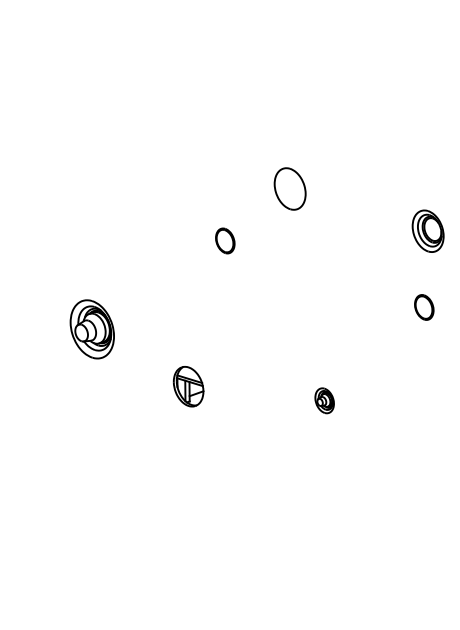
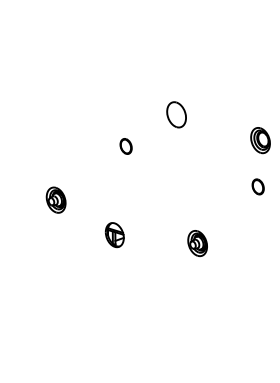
part: (224, 241) -> (125, 146), moved
part: (91, 328) -> (55, 199), size x0.71
part: (324, 400) -> (197, 243), size x1.67

